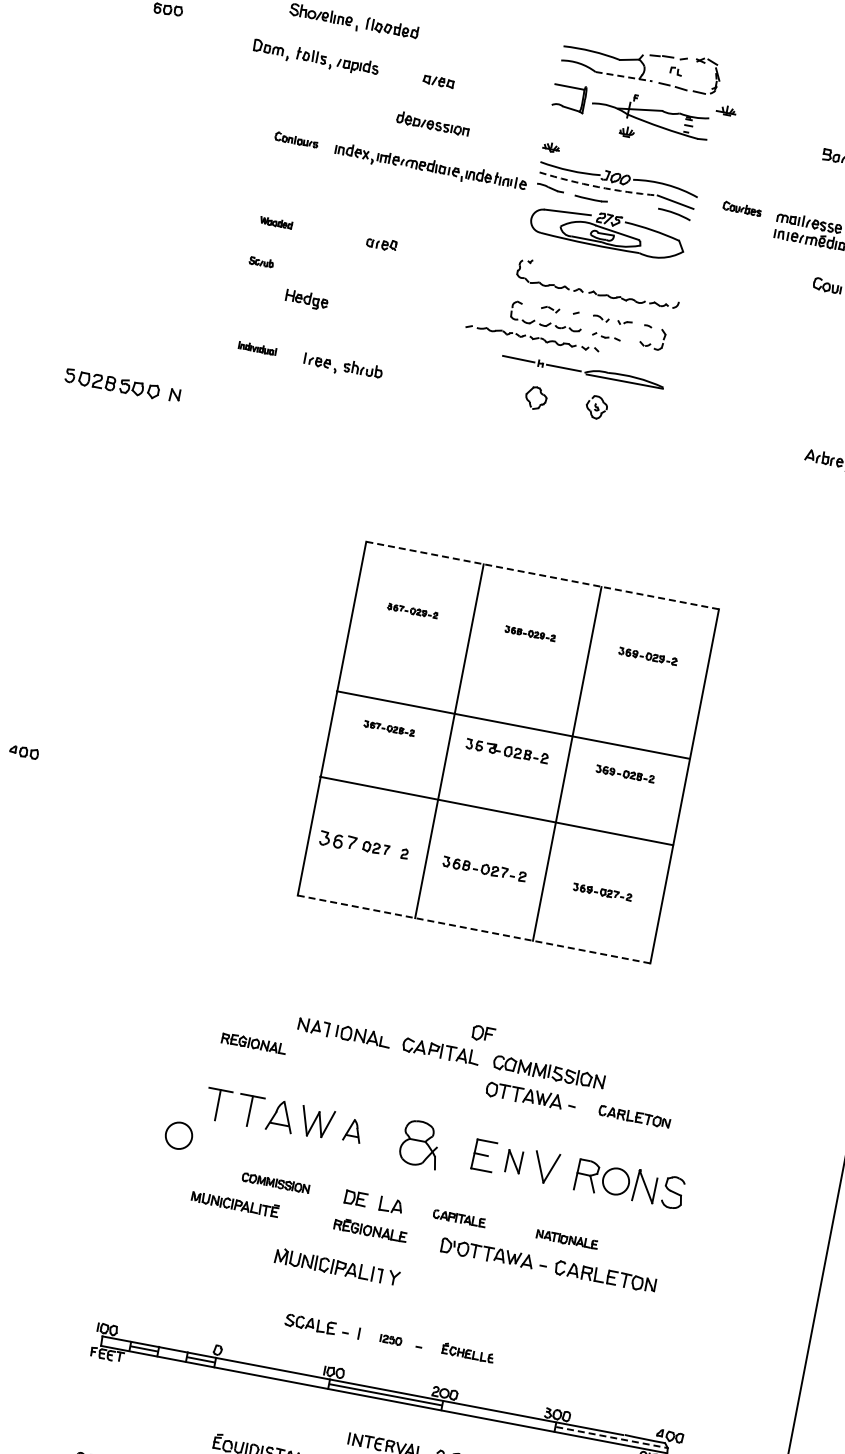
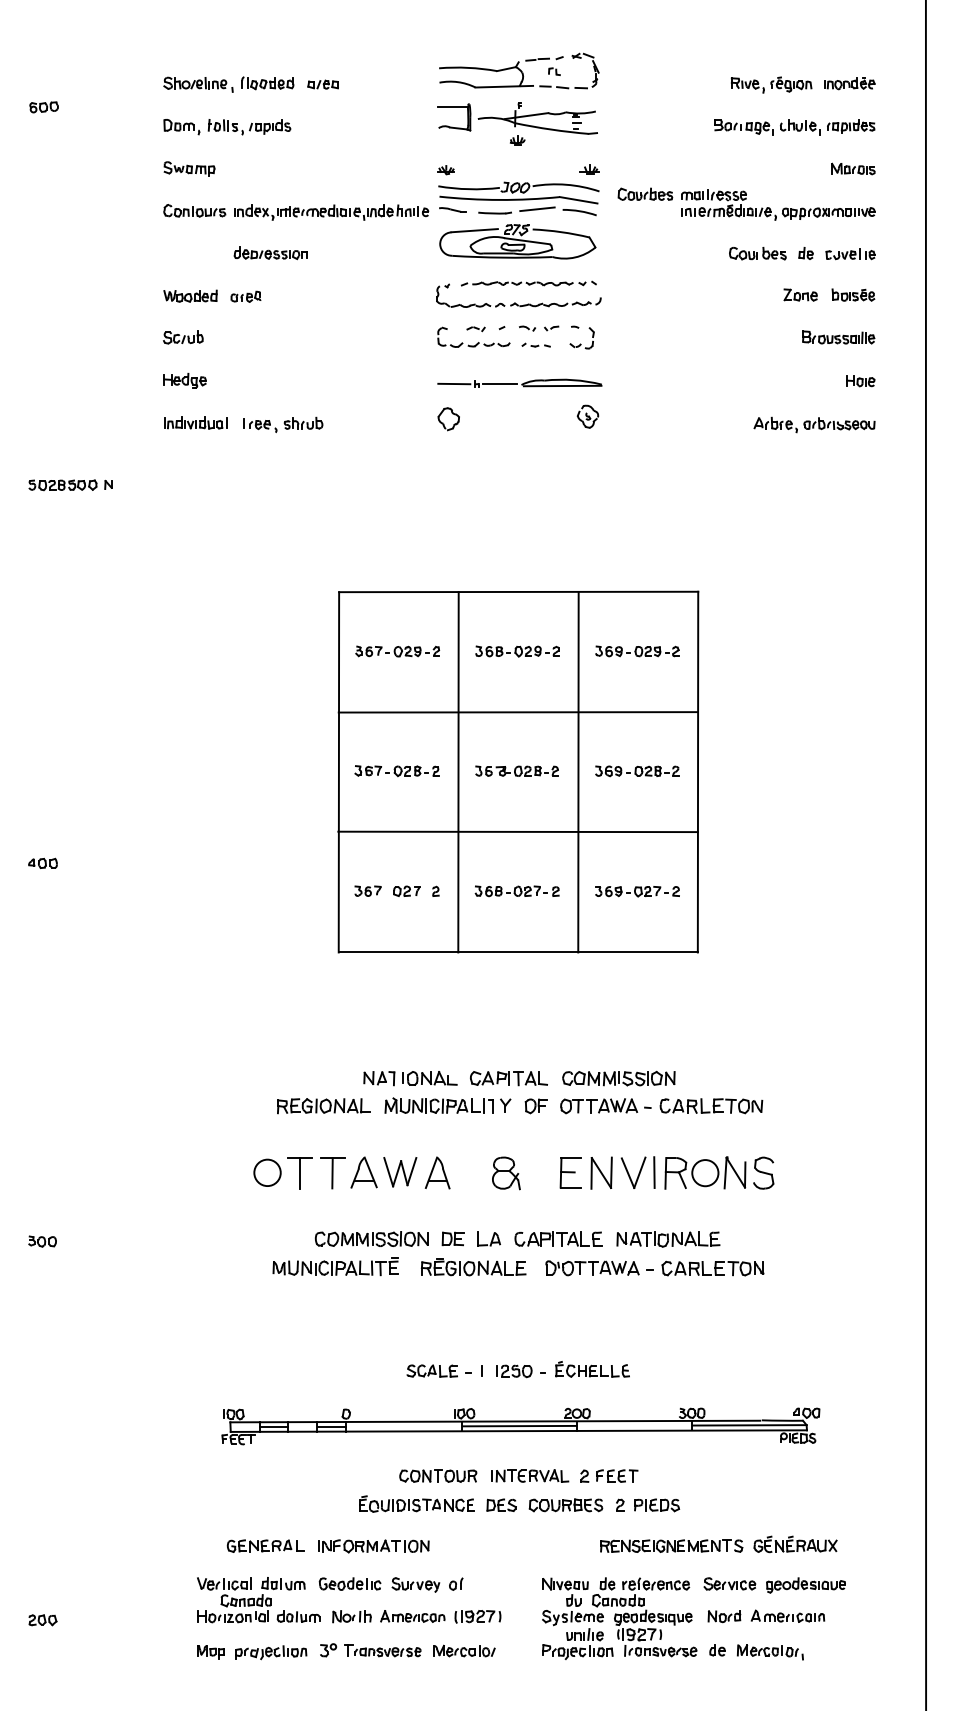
part: (316, 58) -> (227, 127), moved
line: (624, 76) -> (504, 86), dashed -> solid
part: (438, 81) -> (322, 84), moved
part: (299, 97) -> (189, 168), added
part: (726, 110) -> (589, 169), moved
part: (432, 124) -> (270, 253), moved
part: (296, 139) -> (194, 210), size x1.43
arc: (598, 186) -> (499, 199), dashed -> solid
line: (633, 203) -> (537, 209), added
part: (742, 208) -> (645, 193), size x1.43
part: (276, 222) -> (190, 295), size x1.67
part: (381, 243) -> (245, 296), moved
part: (261, 262) -> (183, 337), size x1.67
part: (306, 299) -> (184, 380), moved
part: (532, 337) -> (528, 283), moved
part: (257, 348) -> (195, 422), size x1.67
part: (122, 386) -> (70, 485), size x0.71
part: (535, 398) -> (448, 419), moved
part: (596, 407) -> (587, 416), moved
line: (542, 575) -> (518, 591), dashed -> solid
part: (412, 611) -> (397, 651), size x1.67
part: (530, 633) -> (517, 651), size x1.67
part: (648, 656) -> (637, 651), size x1.43
line: (512, 725) -> (517, 712), moved
part: (388, 728) -> (396, 771), size x1.67
part: (625, 774) -> (637, 771), size x1.43
part: (337, 840) -> (367, 890), size x0.71
part: (602, 892) -> (637, 891), size x1.43
line: (474, 929) -> (518, 952), dashed -> solid
part: (482, 1033) -> (535, 1106), moved
part: (253, 1043) -> (323, 1106), size x1.43
part: (634, 1117) -> (711, 1106), size x1.43
part: (353, 1130) -> (437, 1172), size x1.43
circle: (179, 1135) -> (267, 1172), moved
part: (420, 1144) -> (506, 1173), size x0.71
part: (514, 1161) -> (601, 1172), size x1.43
line: (566, 1171) -> (654, 1172), added
part: (275, 1182) -> (371, 1238), size x1.67
part: (235, 1203) -> (335, 1266), size x1.43
part: (459, 1217) -> (558, 1238), size x1.67
part: (370, 1230) -> (473, 1267), size x1.43
part: (567, 1239) -> (668, 1239), size x1.67
part: (337, 1266) -> (447, 1105), moved
part: (391, 1340) -> (514, 1371), size x1.67
part: (468, 1352) -> (592, 1369), size x1.43
part: (296, 1427) -> (438, 1475), added
line: (611, 1437) -> (749, 1425), dashed -> solid

